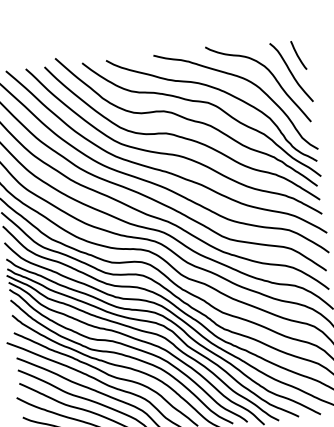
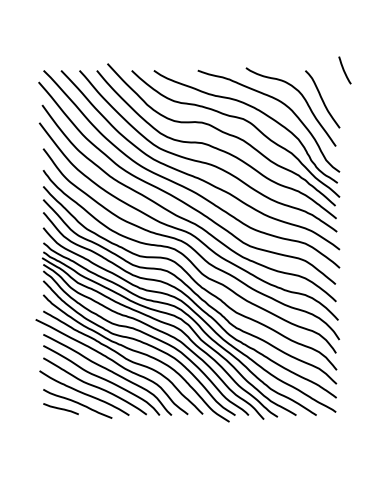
curve: (298, 55) -> (344, 70), moved

